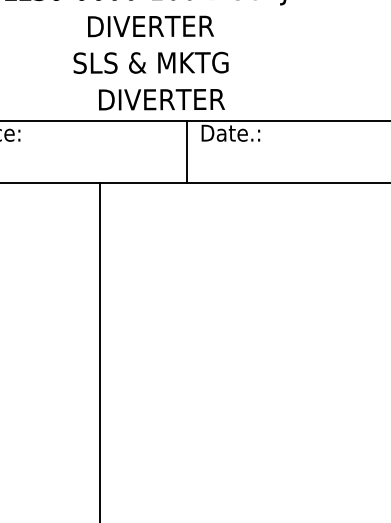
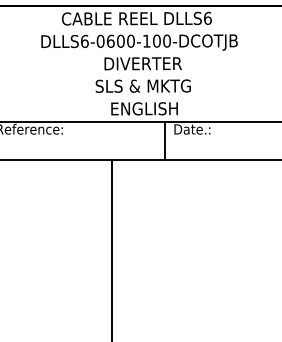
text: (162, 99) -> (150, 108), DIVERTER -> ENGLISH

